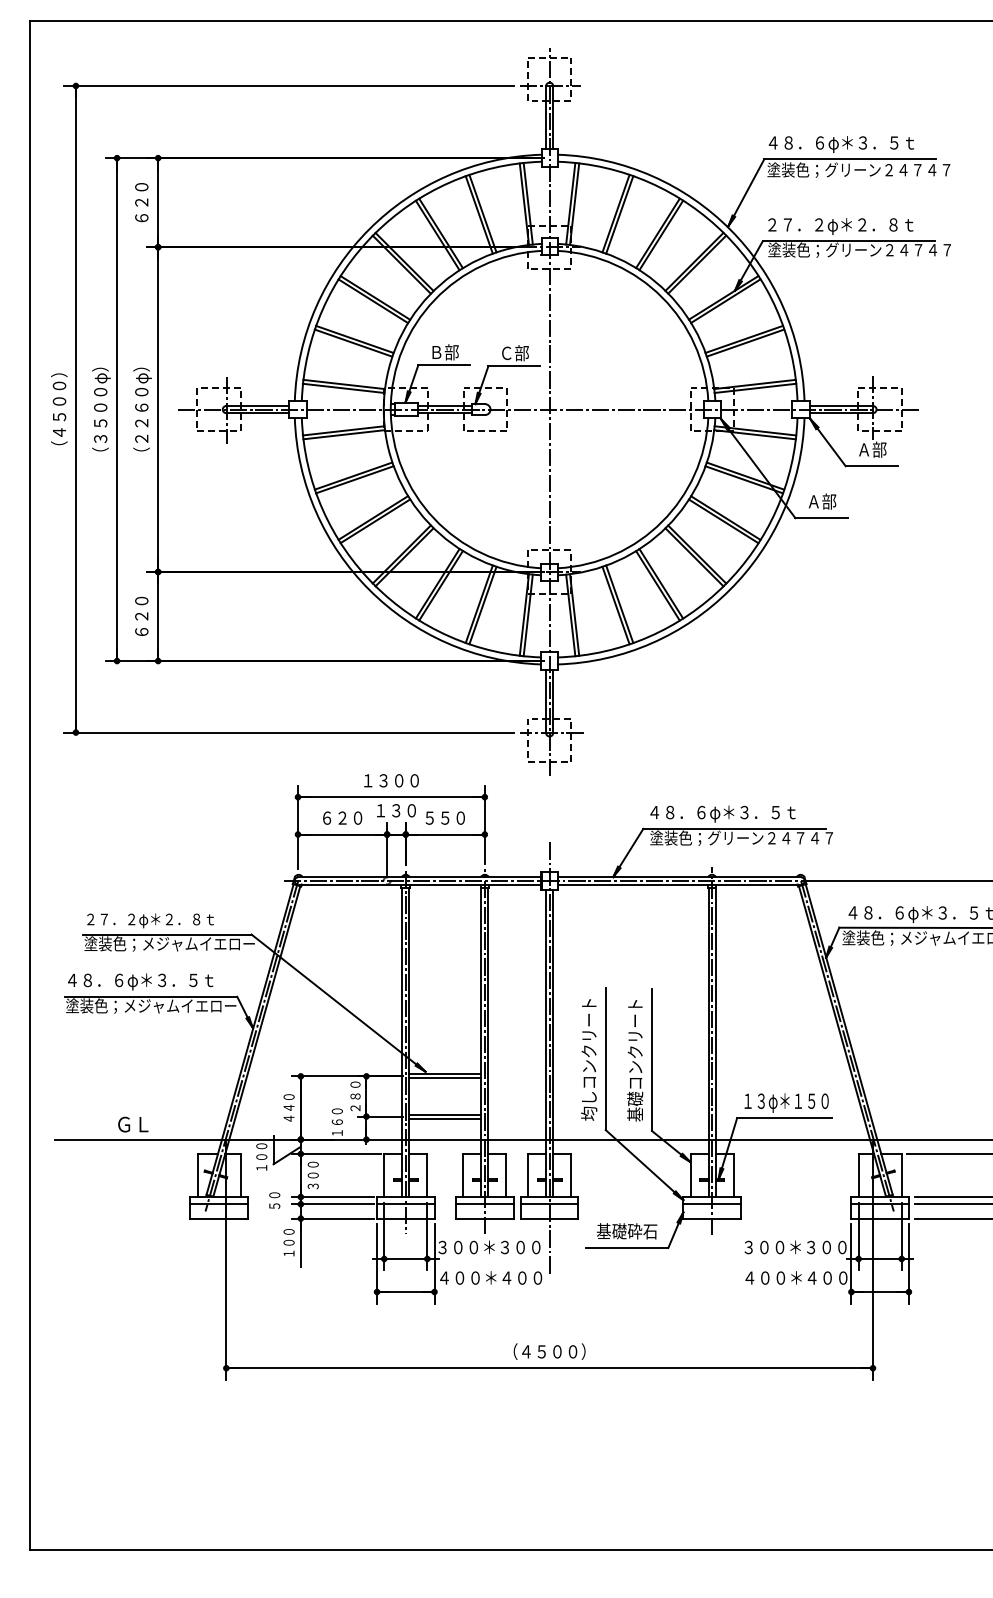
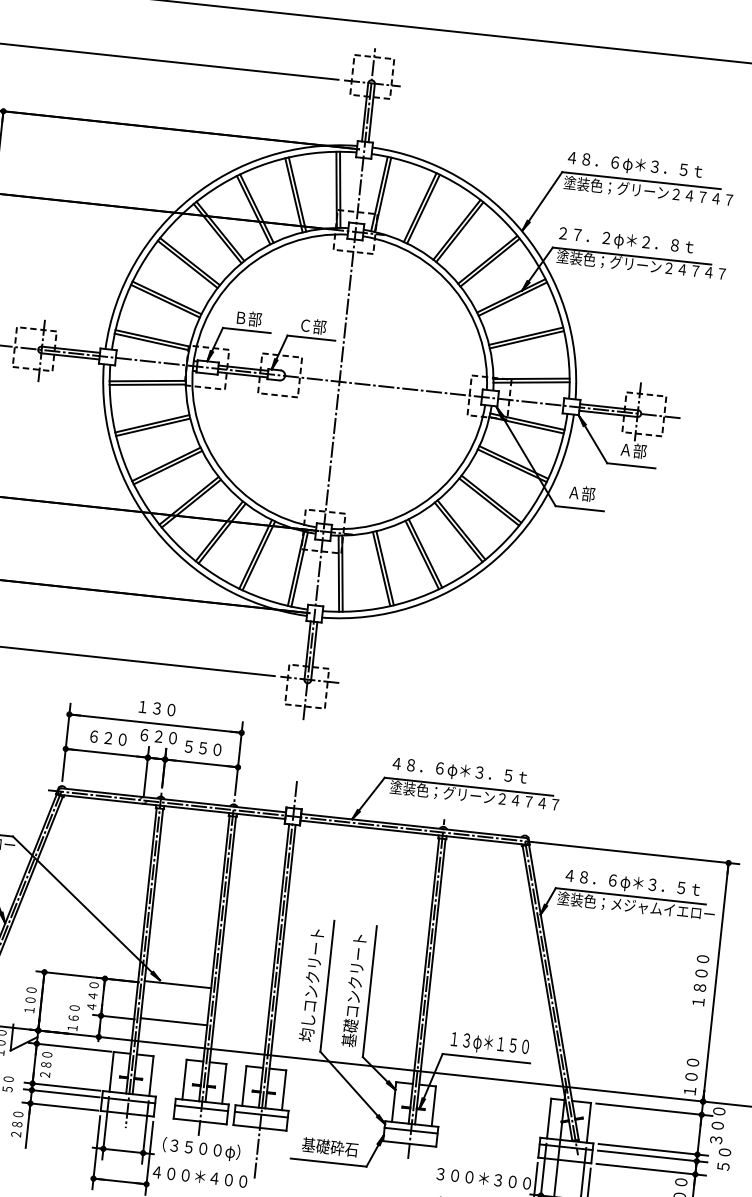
text: (391, 780) -> (157, 708), １３００ -> １３０
text: (388, 810) -> (151, 735), １３０ -> ６２０
line: (445, 1078) -> (177, 988), removed
text: (355, 1102) -> (92, 1001), ２８０ -> ４４０
text: (288, 1112) -> (29, 1004), ４４０ -> １００
line: (445, 1118) -> (173, 1025), removed
text: (313, 1180) -> (45, 1069), ３００ -> ２８０
text: (288, 1247) -> (16, 1128), １００ -> ２８０
text: (489, 1248) -> (201, 1149), ３００＊３００ -> （３５００φ）

